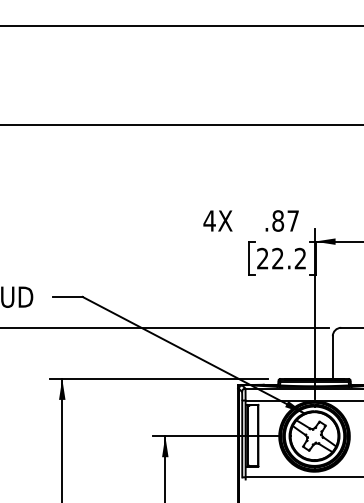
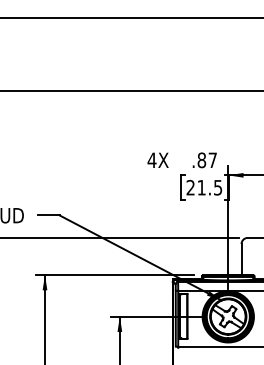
text: (288, 258) -> (209, 187), 22.2 -> 21.5

